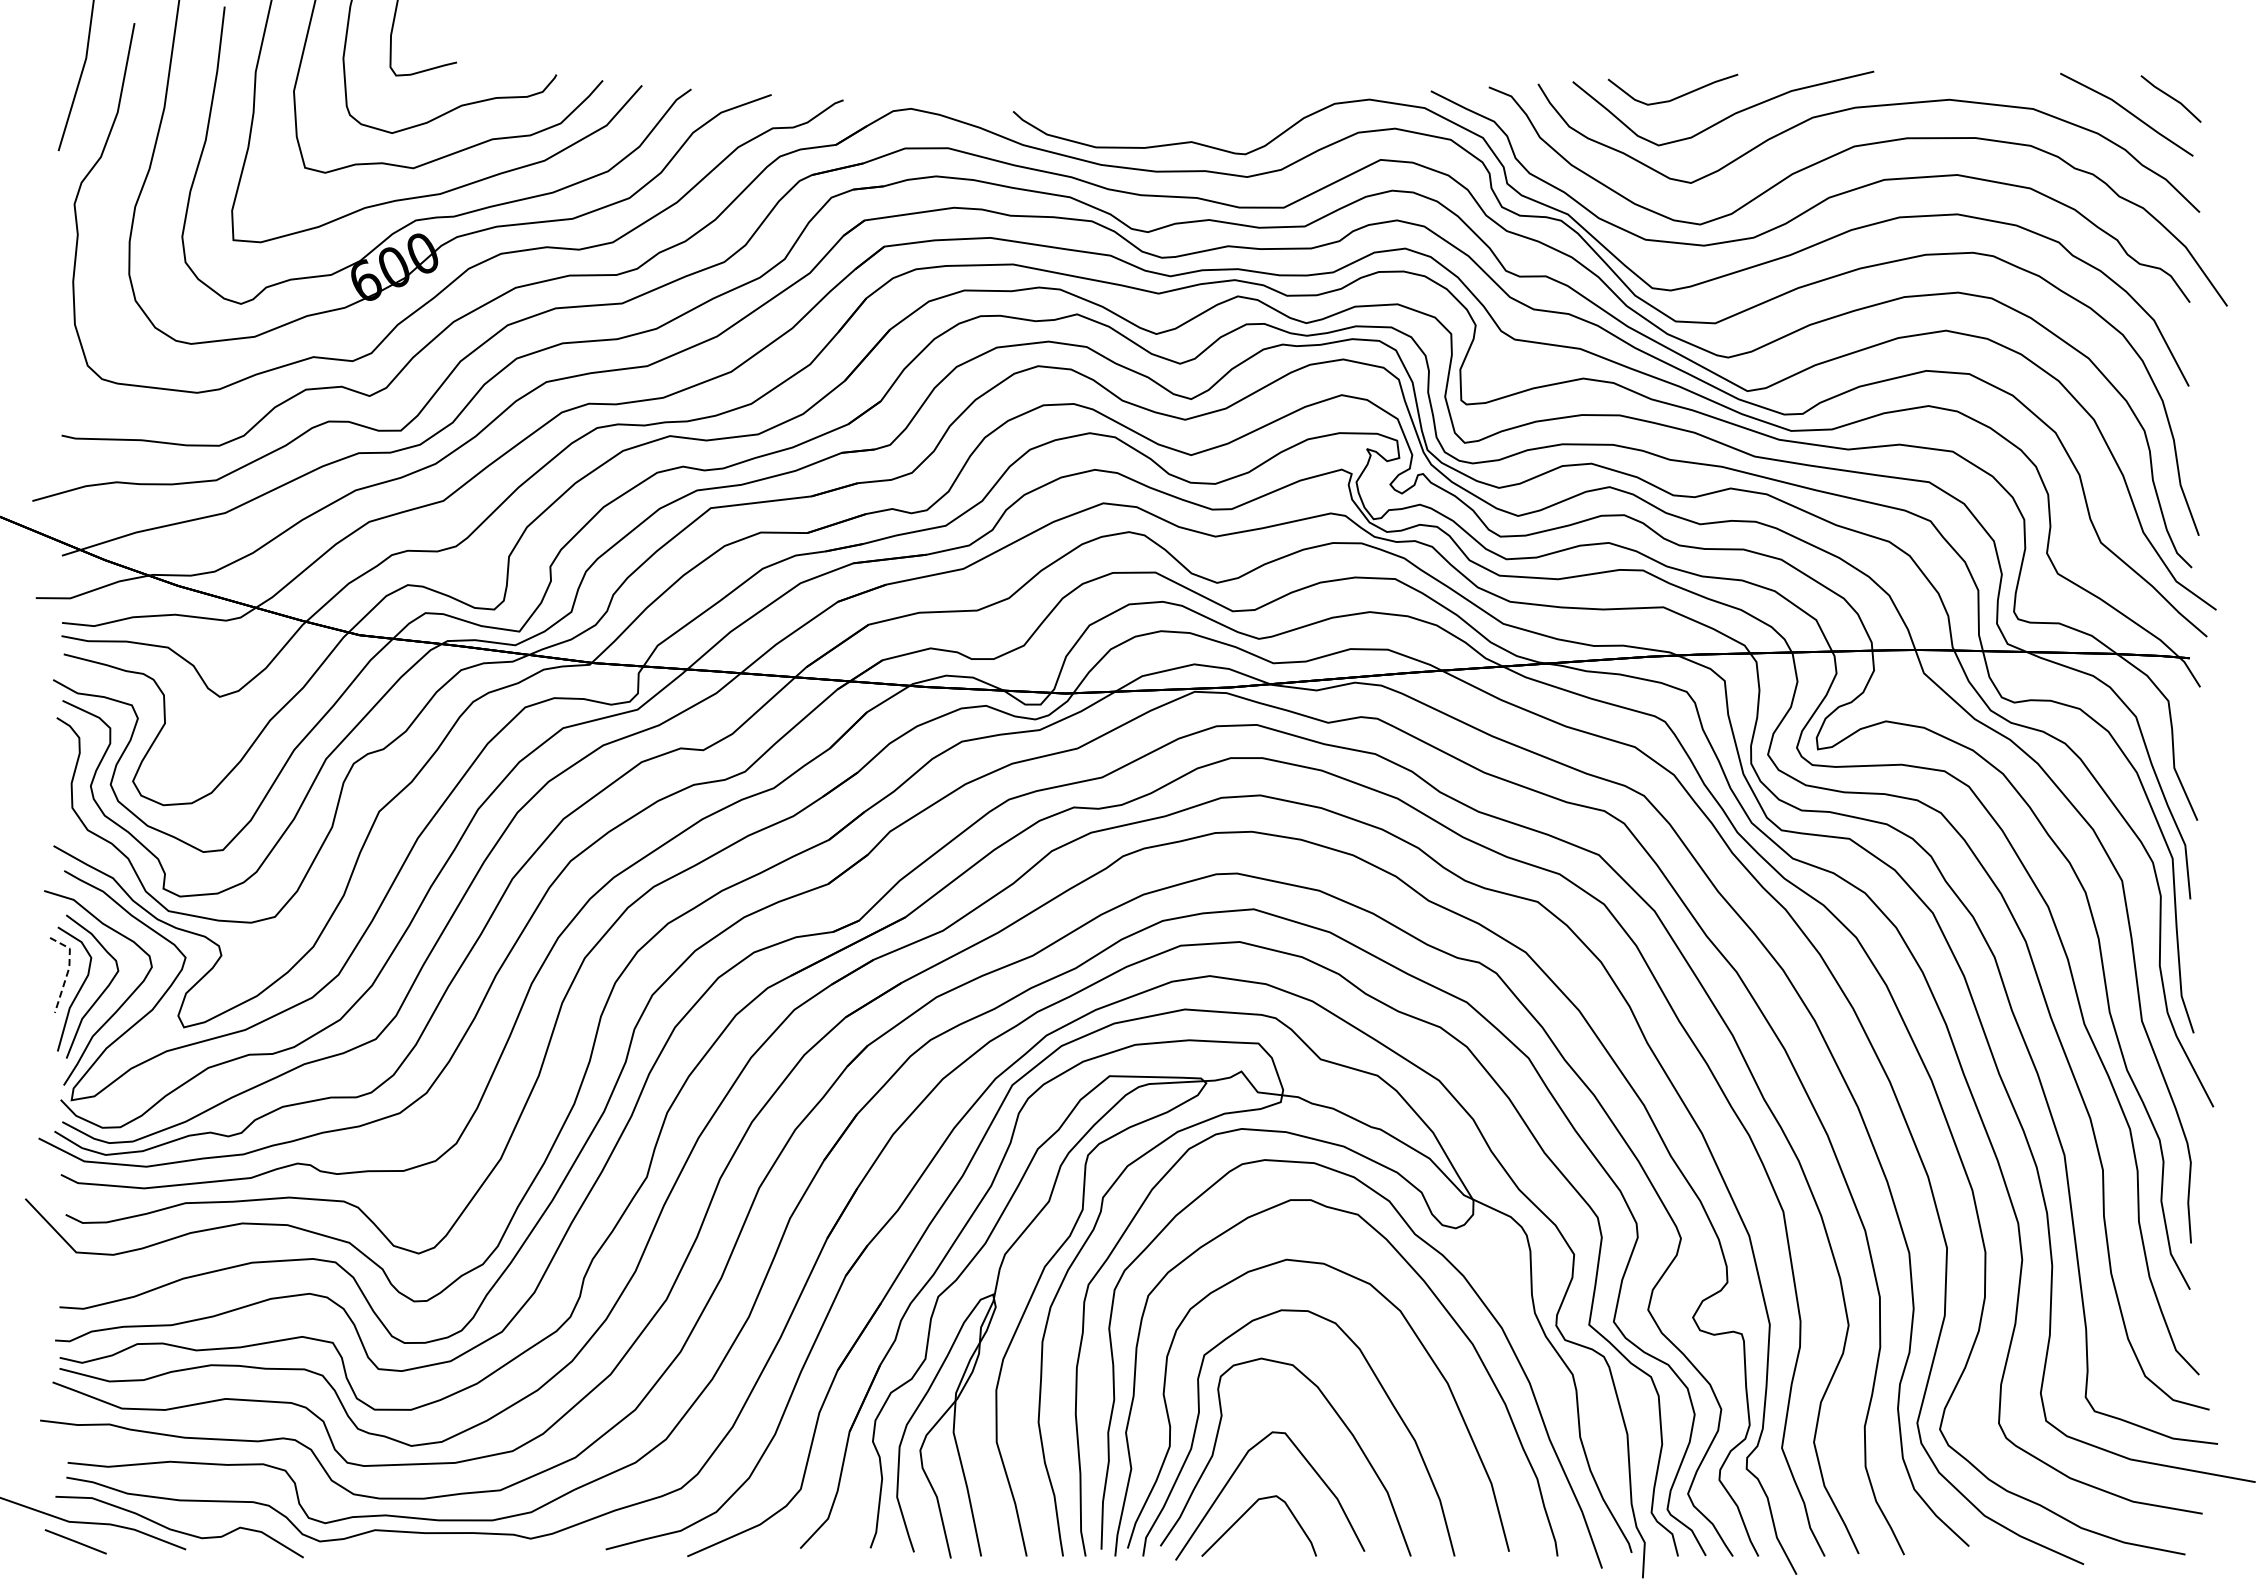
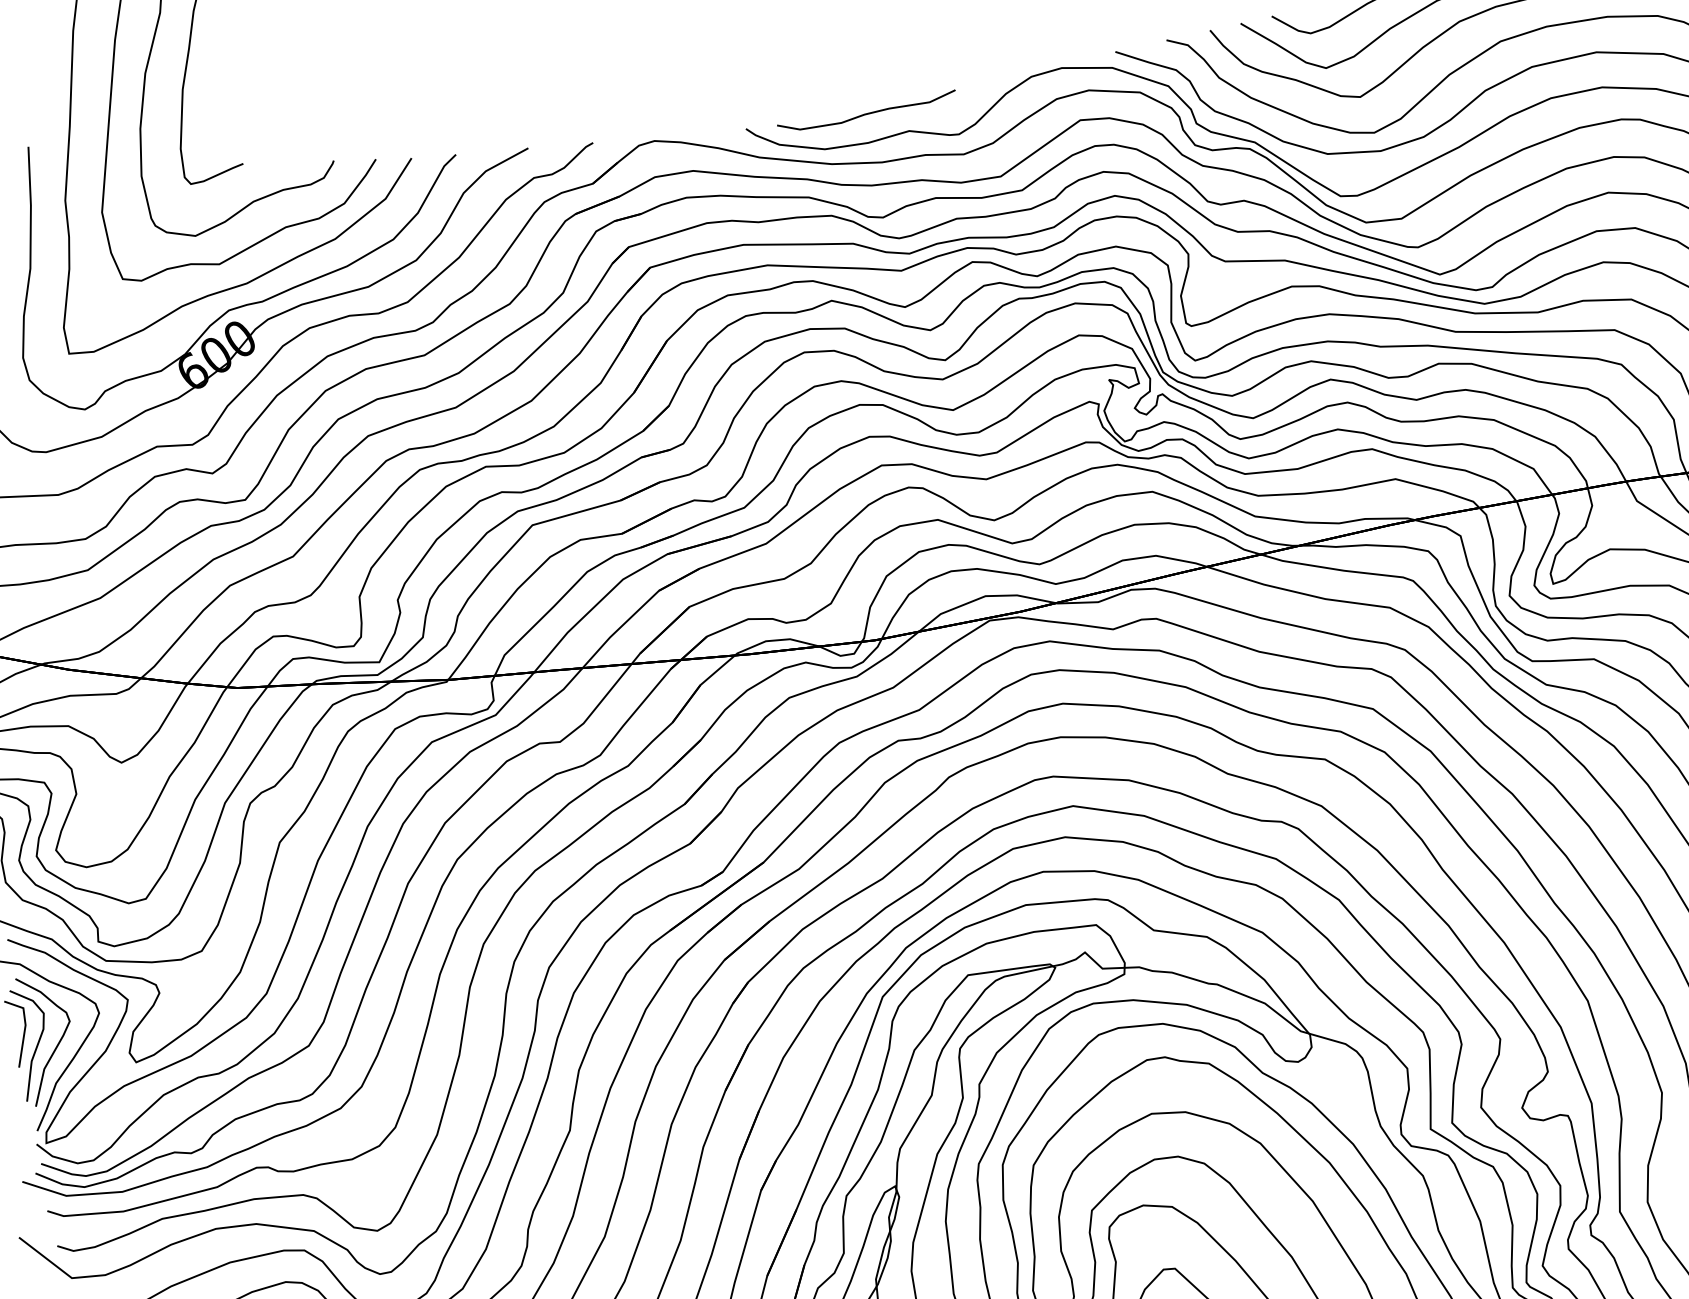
curve: (1148, 115) -> (867, 113), added
line: (68, 969) -> (25, 1027), dashed -> solid

